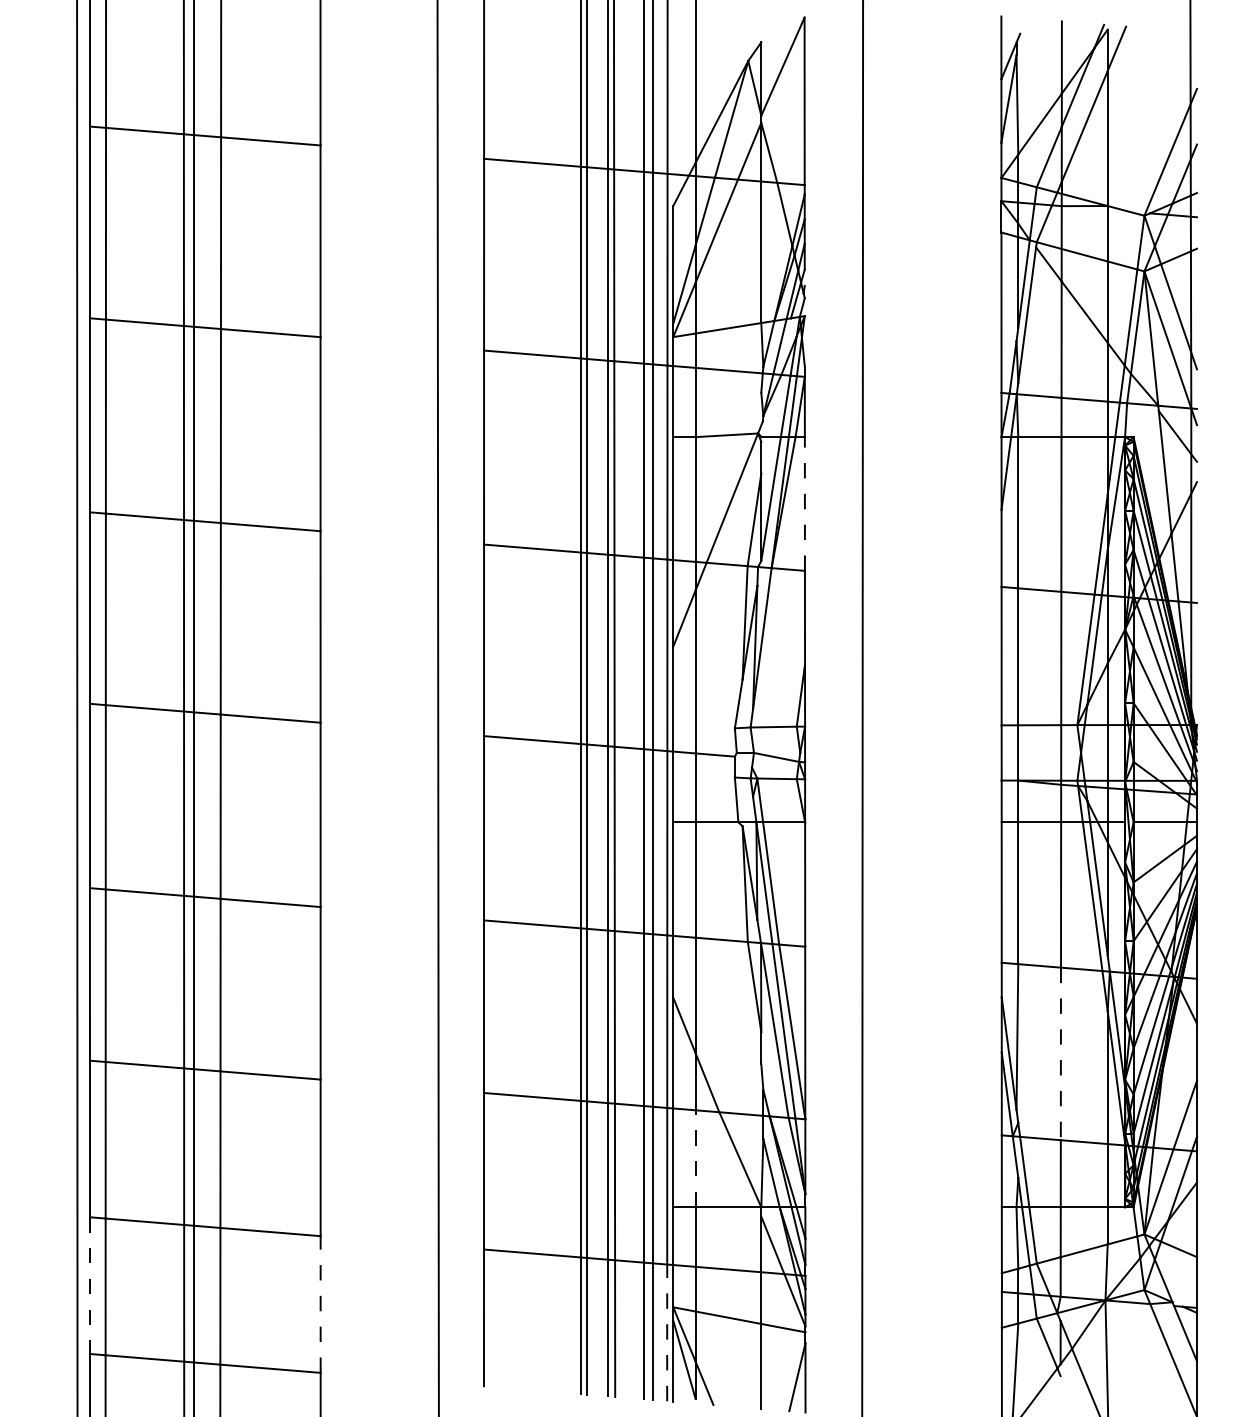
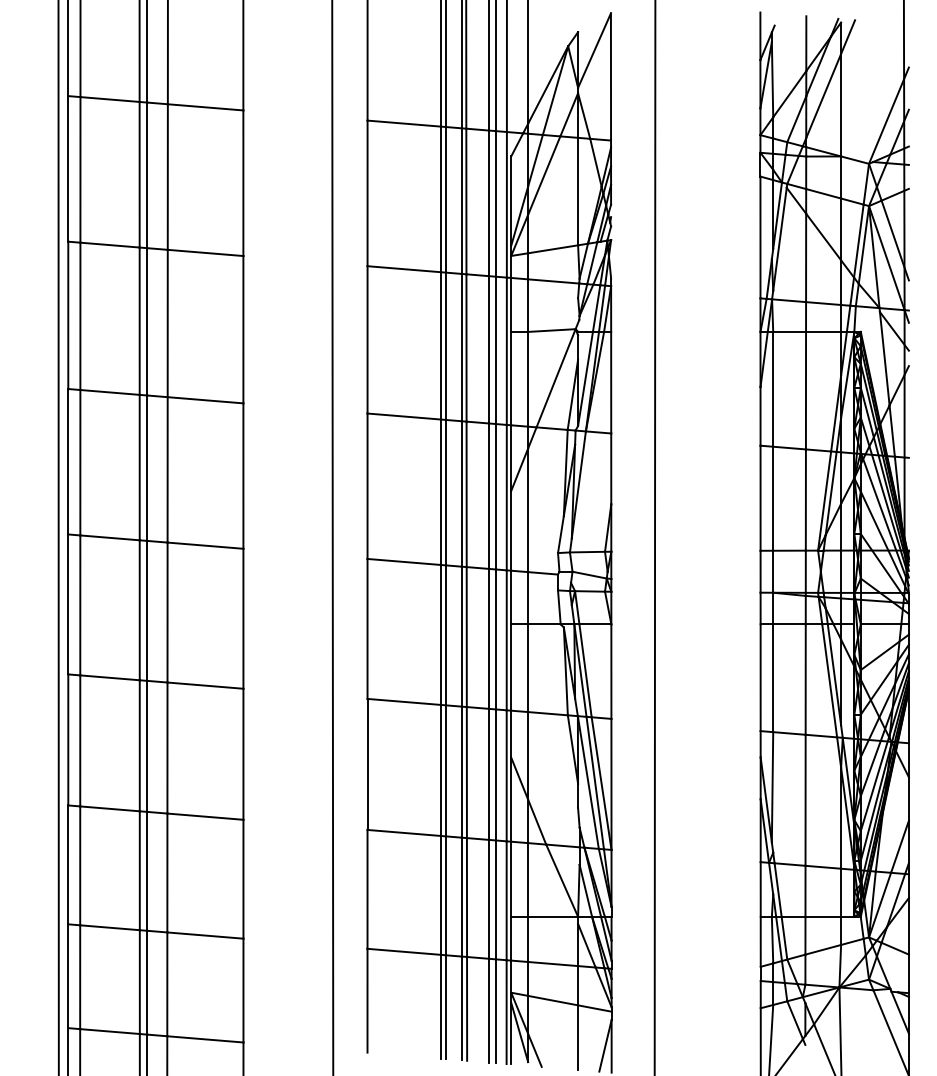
line: (805, 503) -> (611, 382), dashed -> solid
line: (1060, 1054) -> (805, 800), dashed -> solid
line: (696, 1158) -> (528, 879), dashed -> solid
line: (90, 1285) -> (68, 976), dashed -> solid
line: (320, 1304) -> (243, 990), dashed -> solid
line: (667, 1333) -> (506, 1012), dashed -> solid

